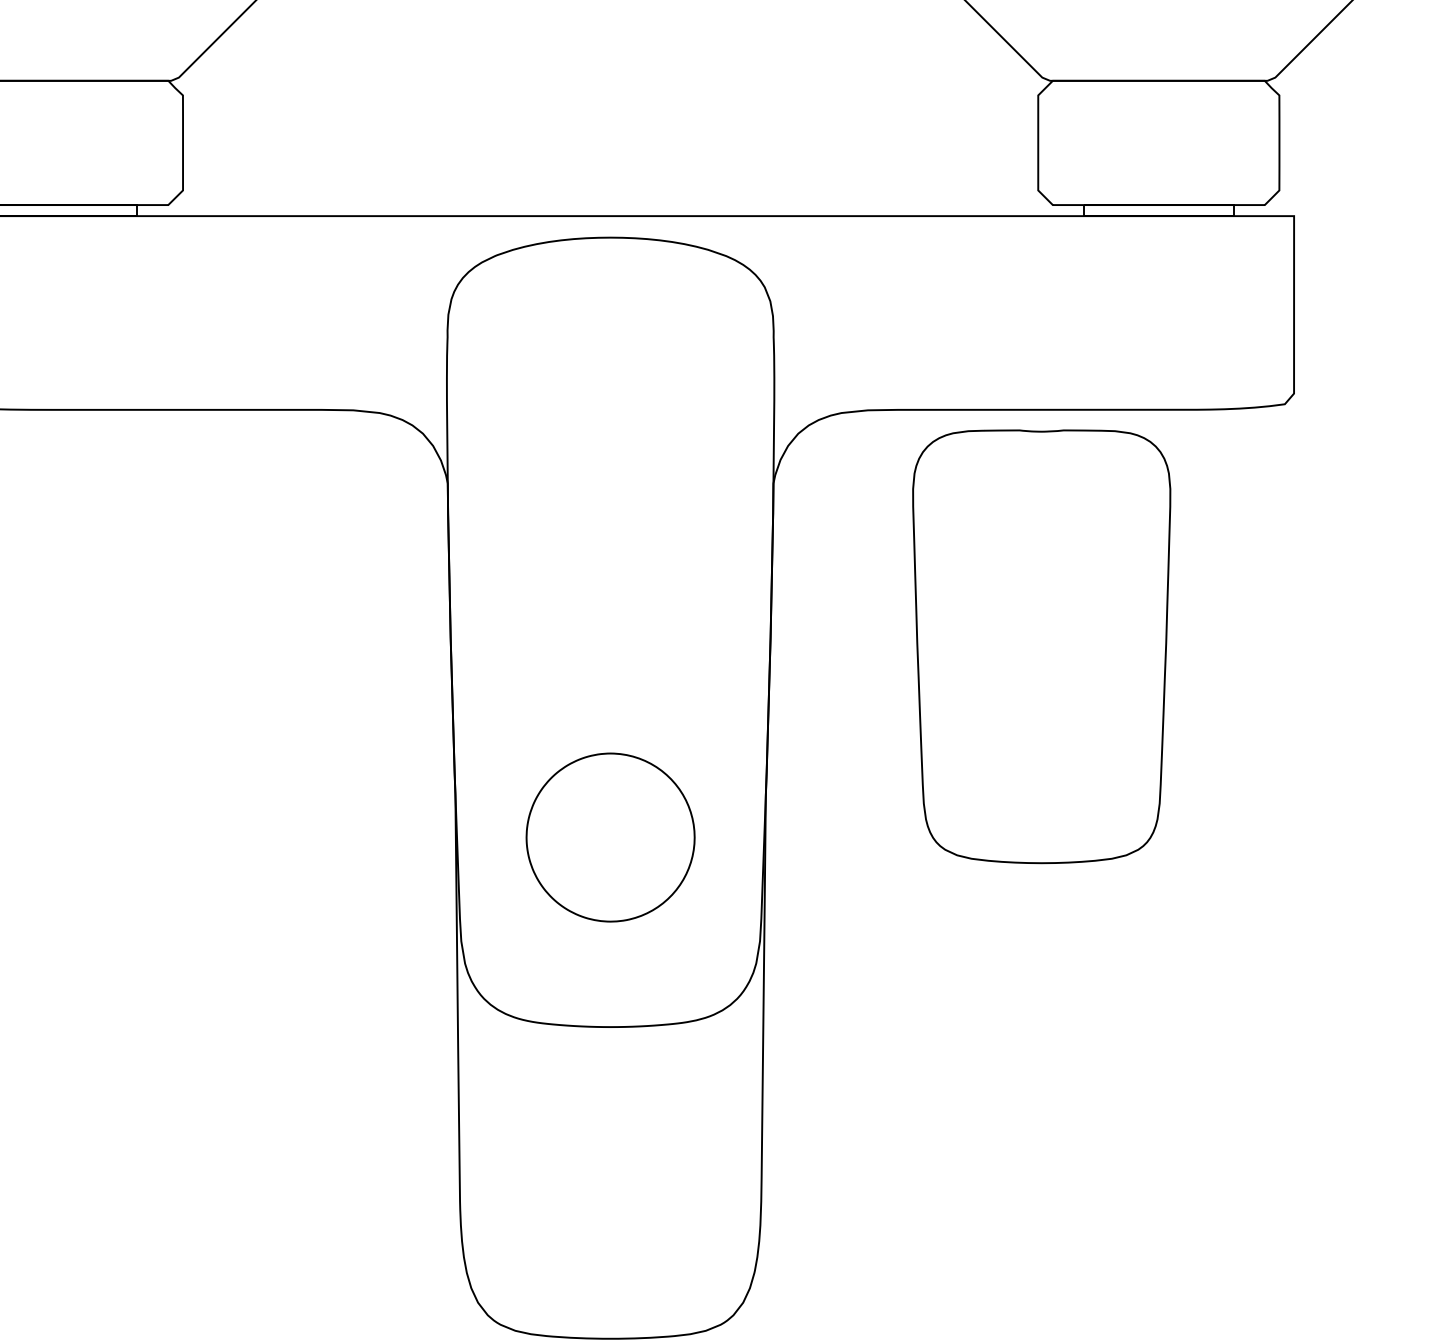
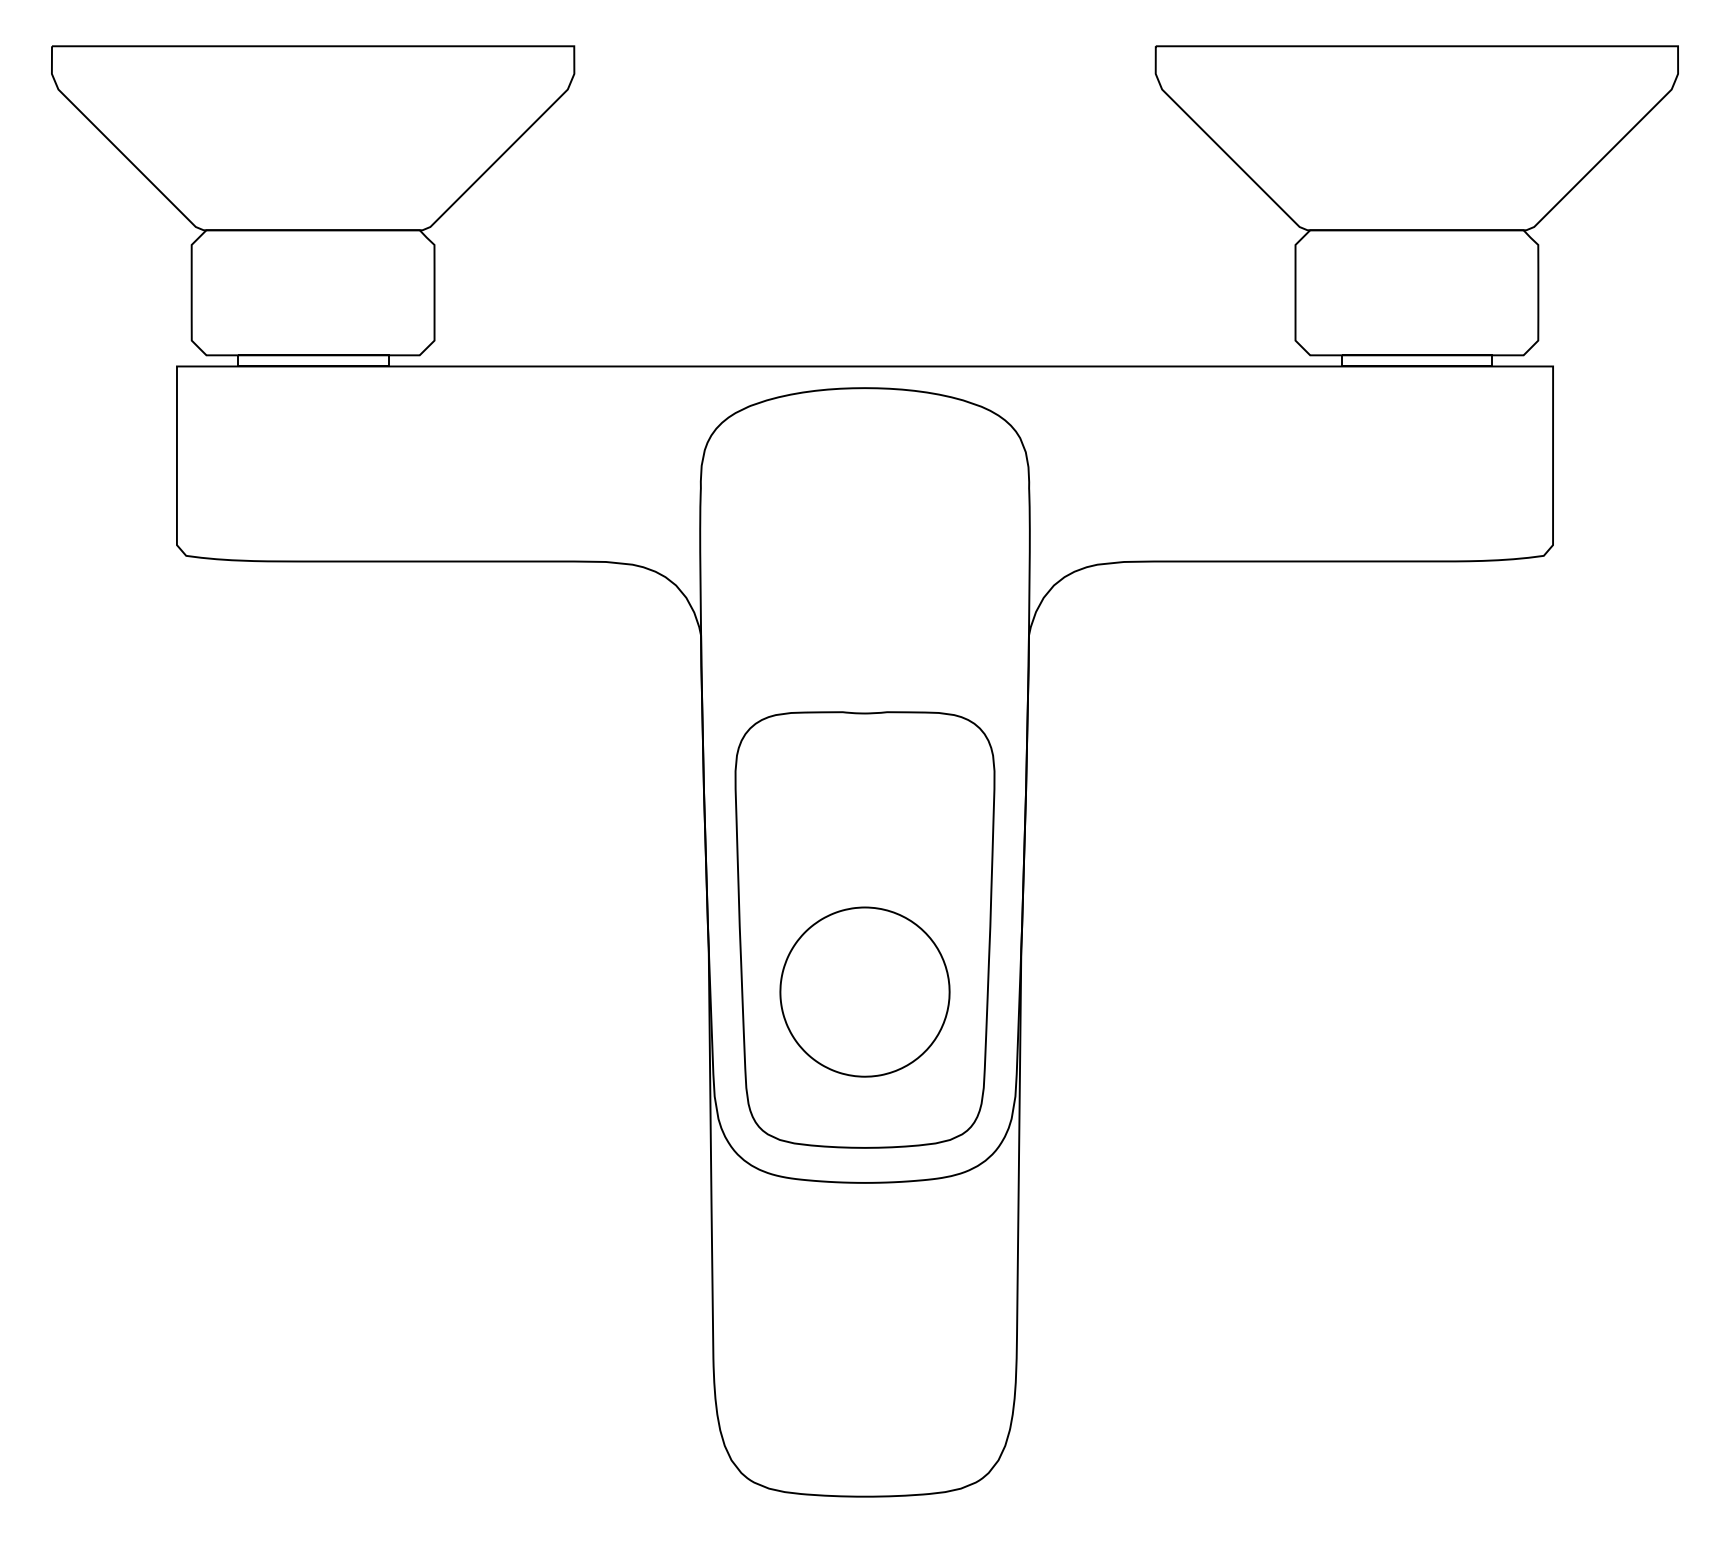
part: (1041, 646) -> (864, 929), moved

